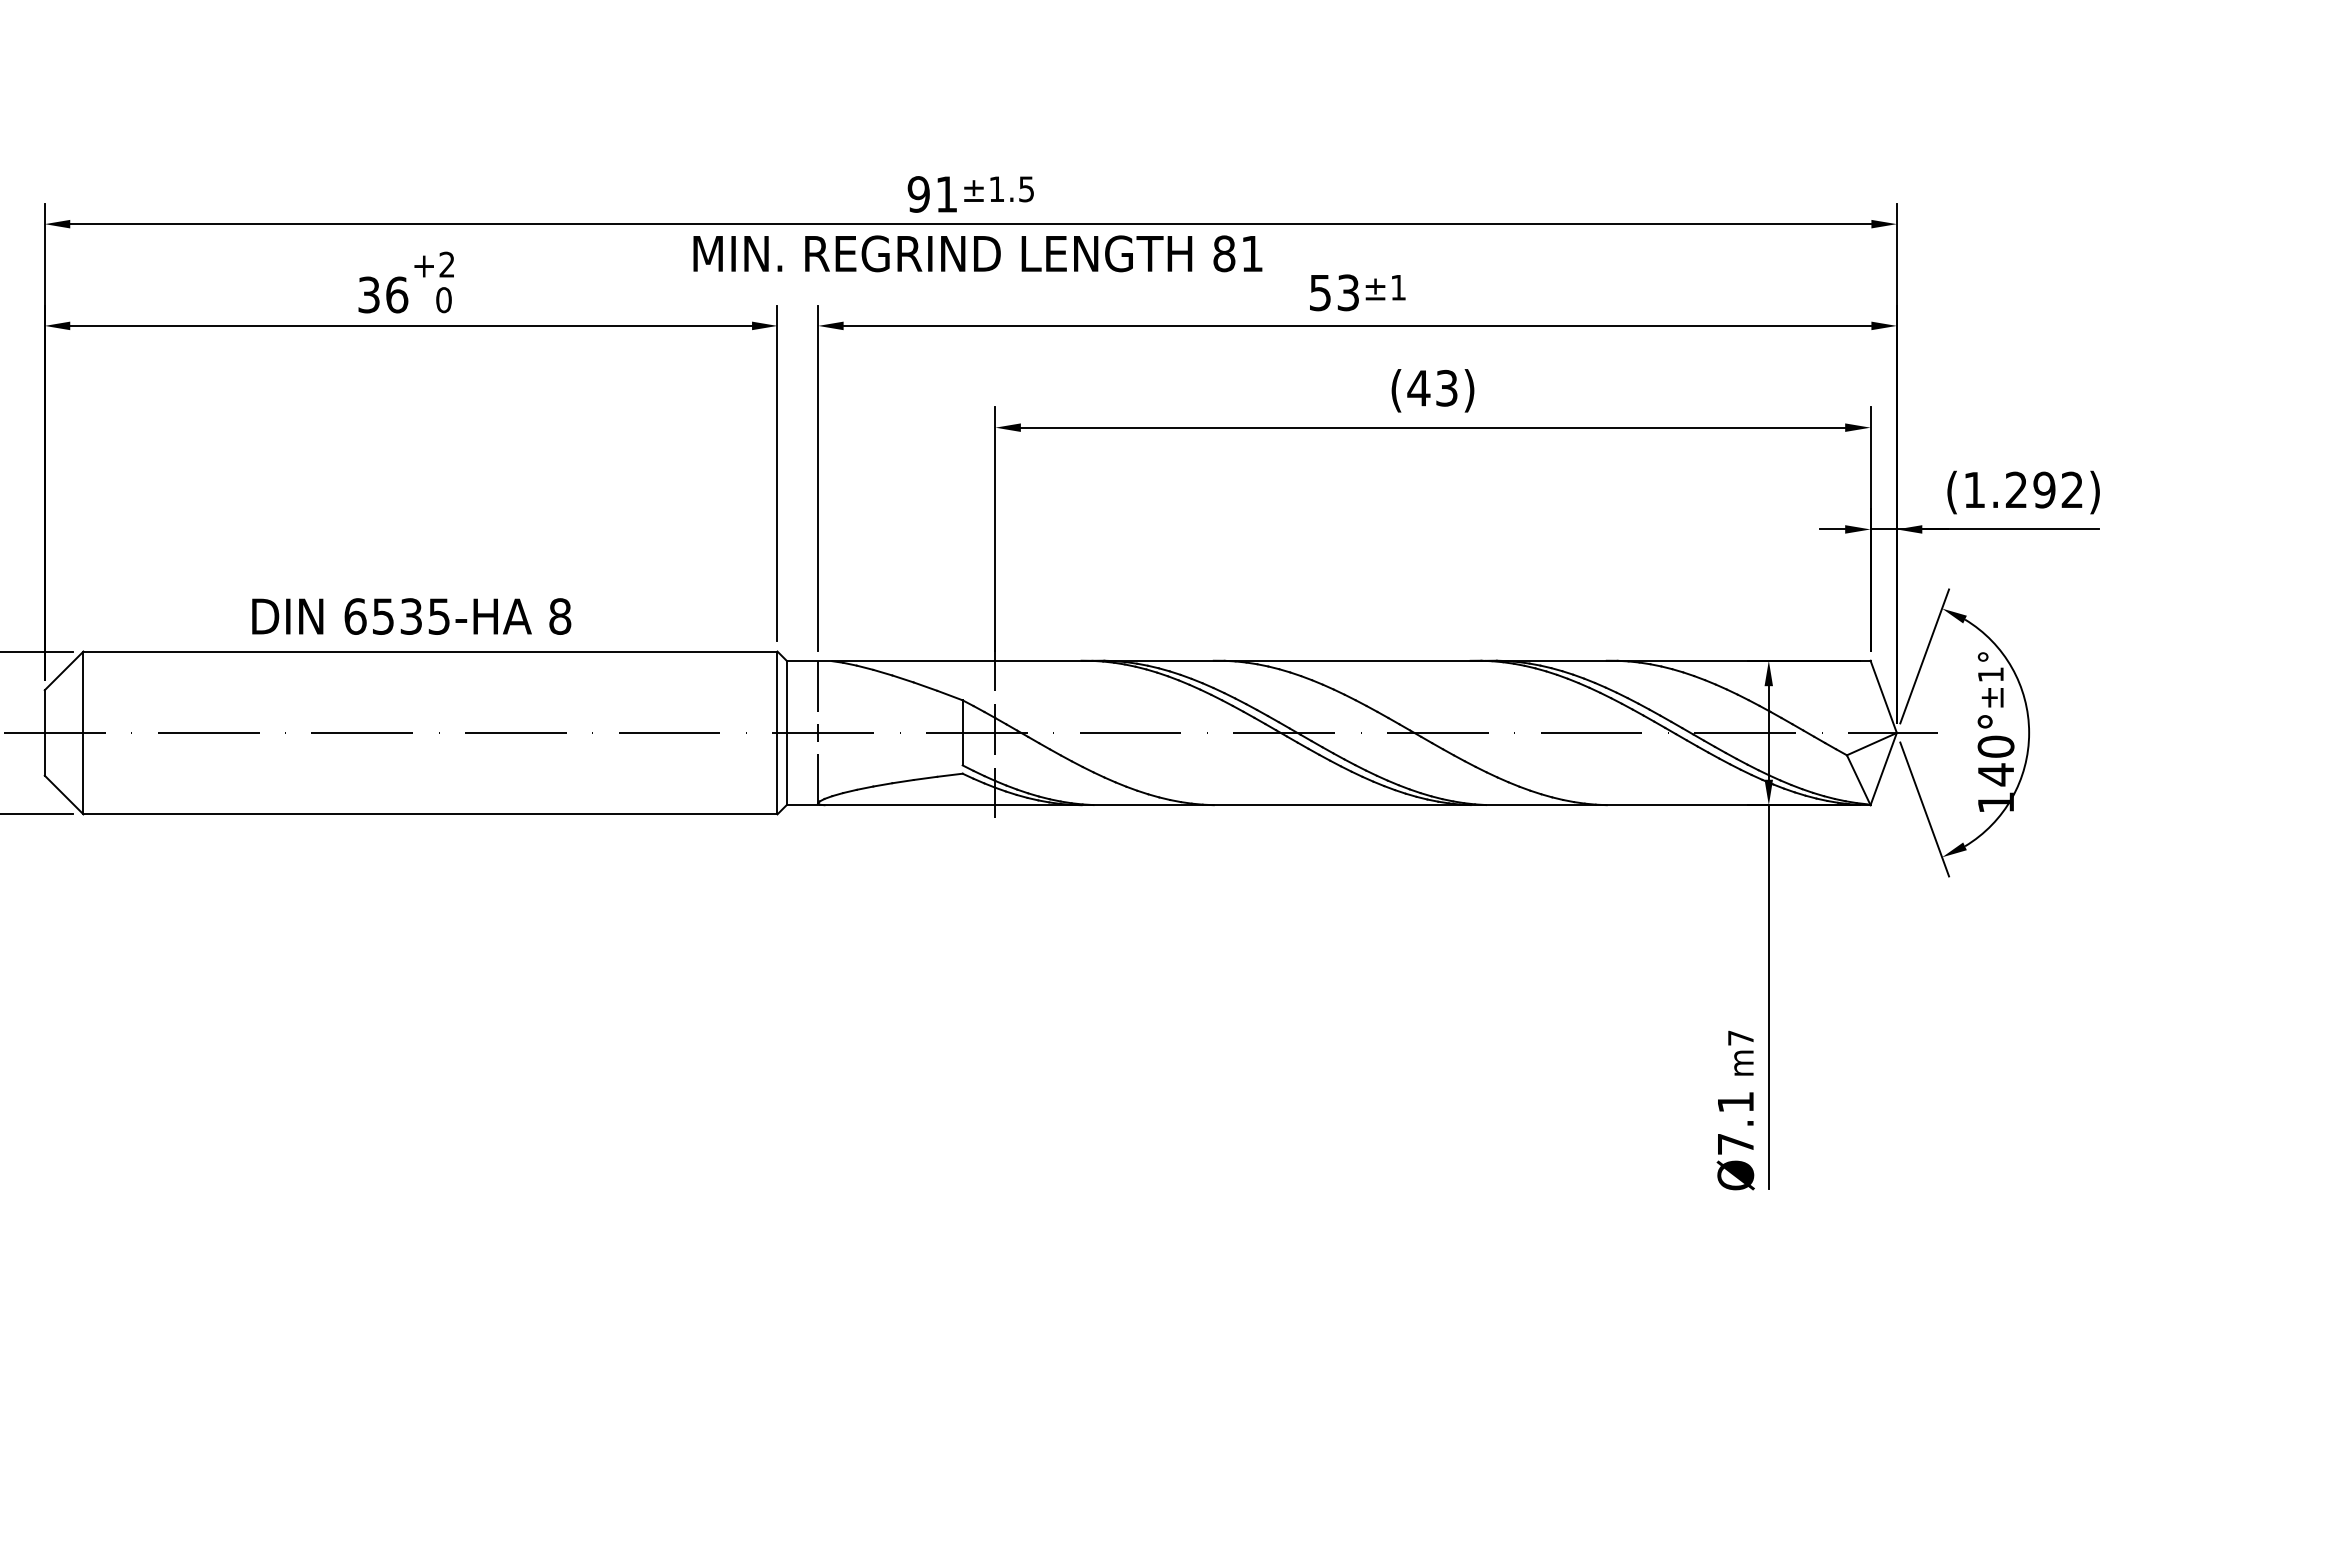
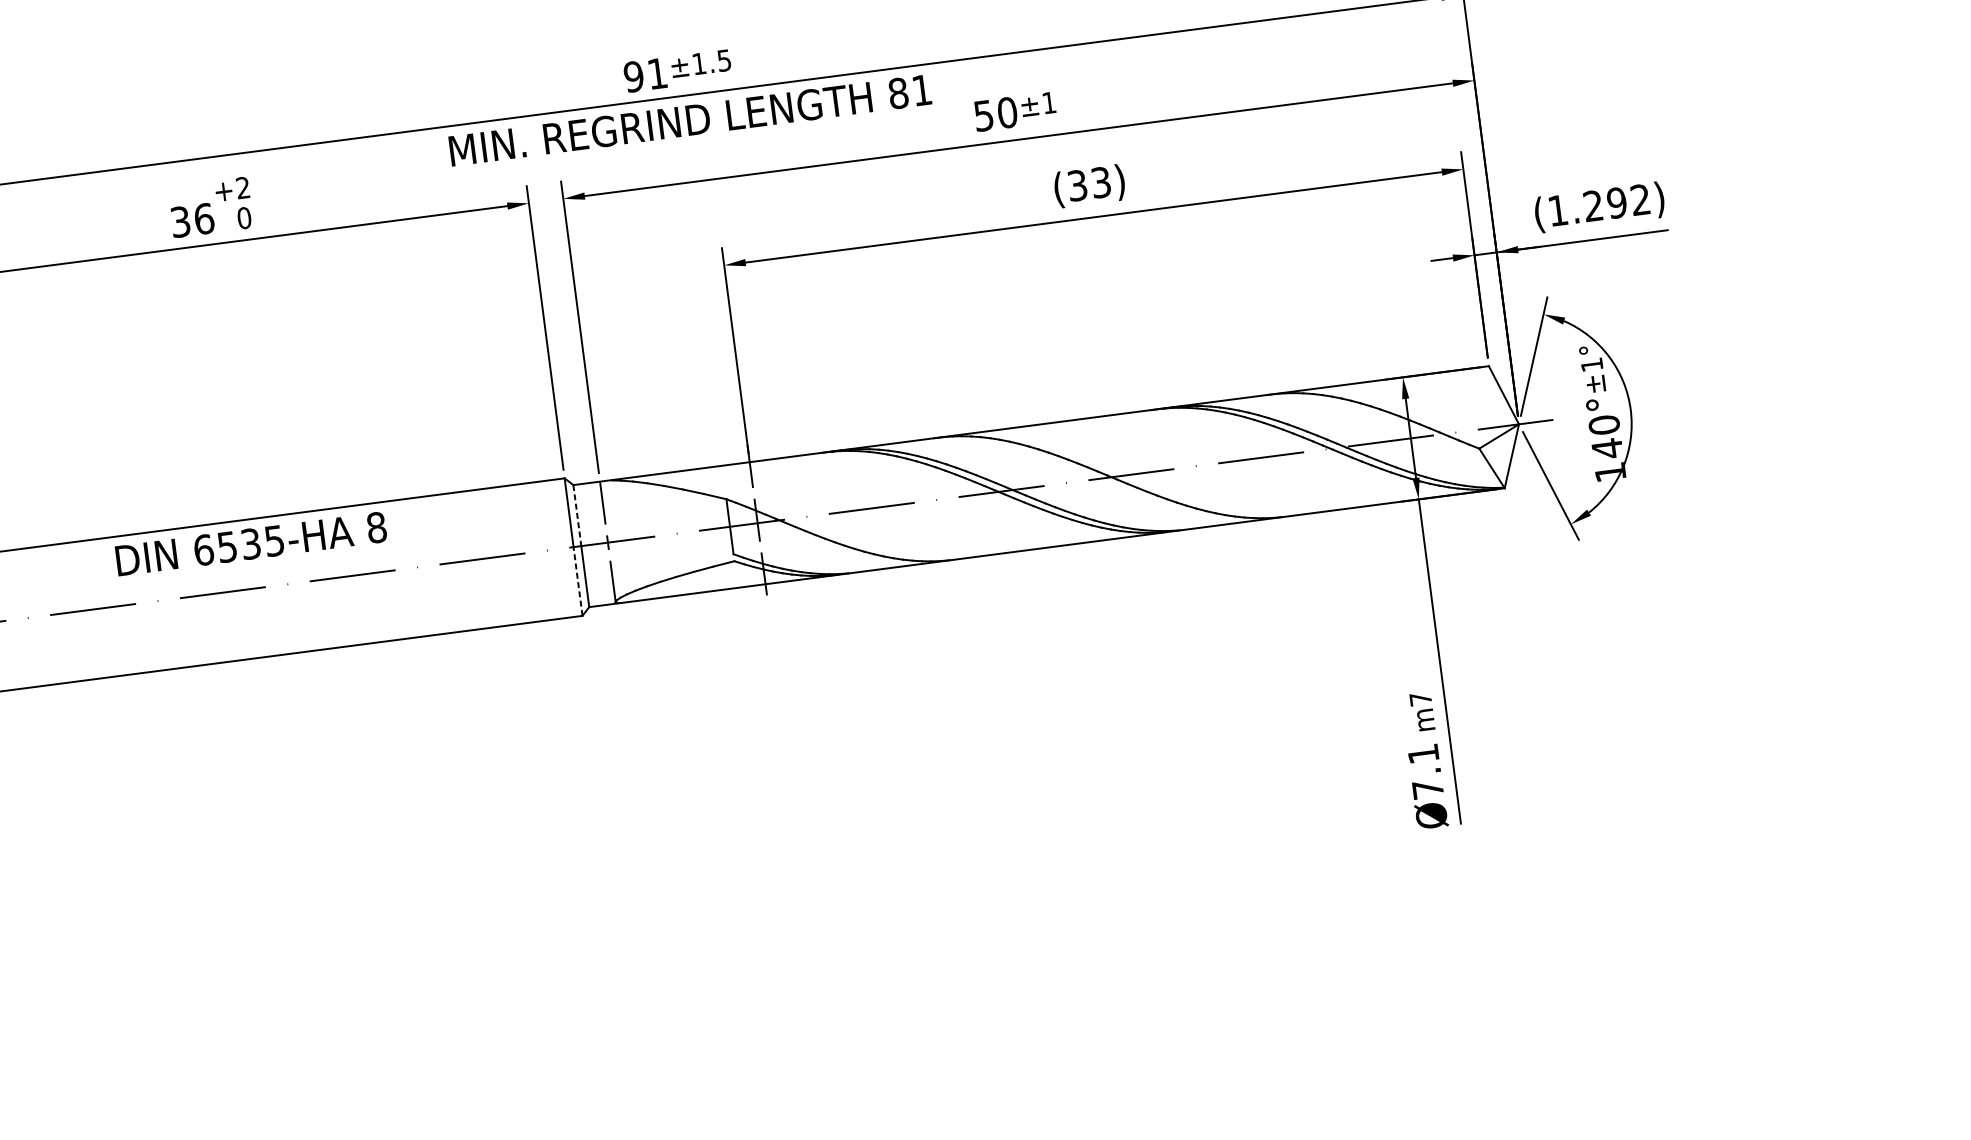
text: (1348, 292) -> (1007, 112), 53 -> 50
text: (1418, 387) -> (1077, 185), (43) -> (33)
text: (411, 616) -> (251, 543), moved
line: (786, 697) -> (577, 516), solid -> dashed
line: (777, 773) -> (578, 581), solid -> dashed

